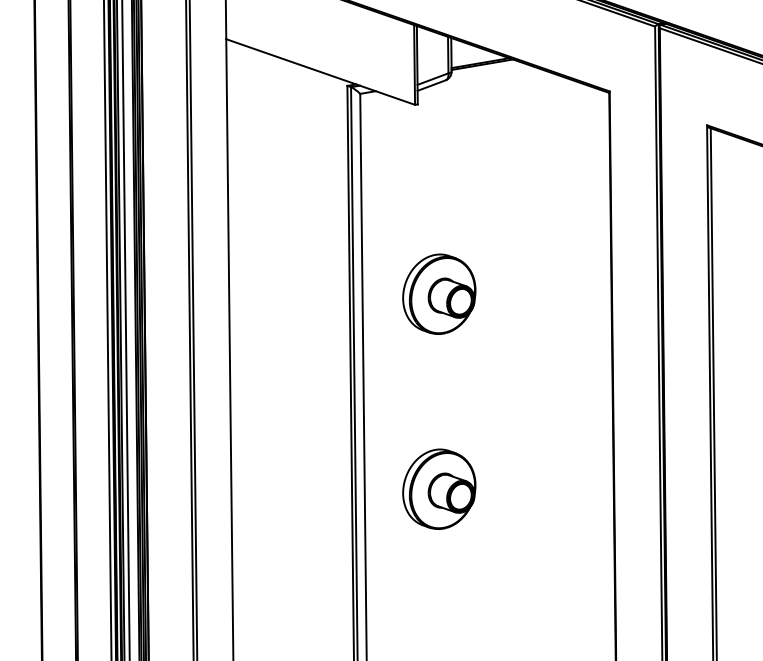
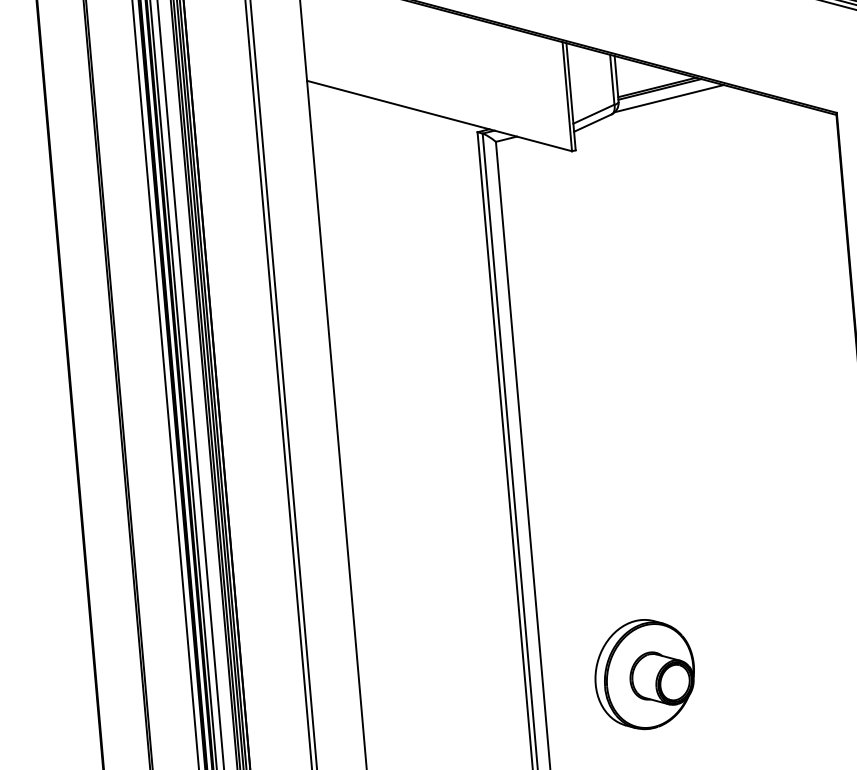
line: (488, 71) -> (669, 98), added
part: (439, 293) -> (624, 406), removed

